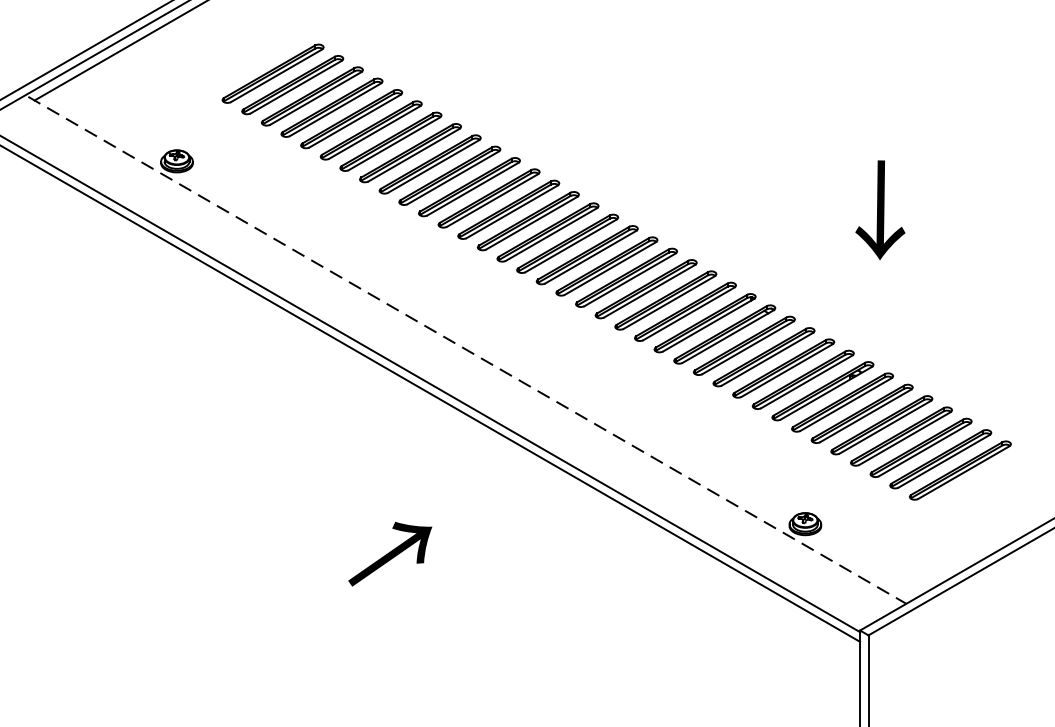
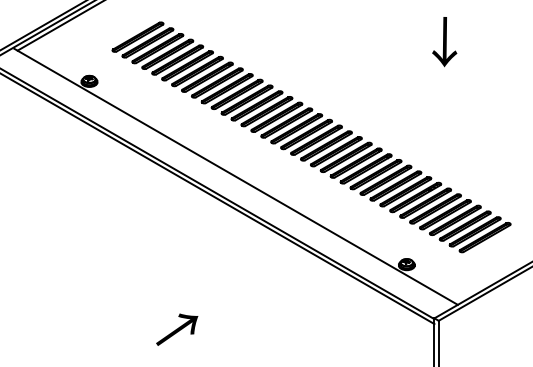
text: (879, 211) -> (444, 42), moved
line: (468, 351) -> (236, 177), dashed -> solid
text: (390, 553) -> (177, 329), moved

